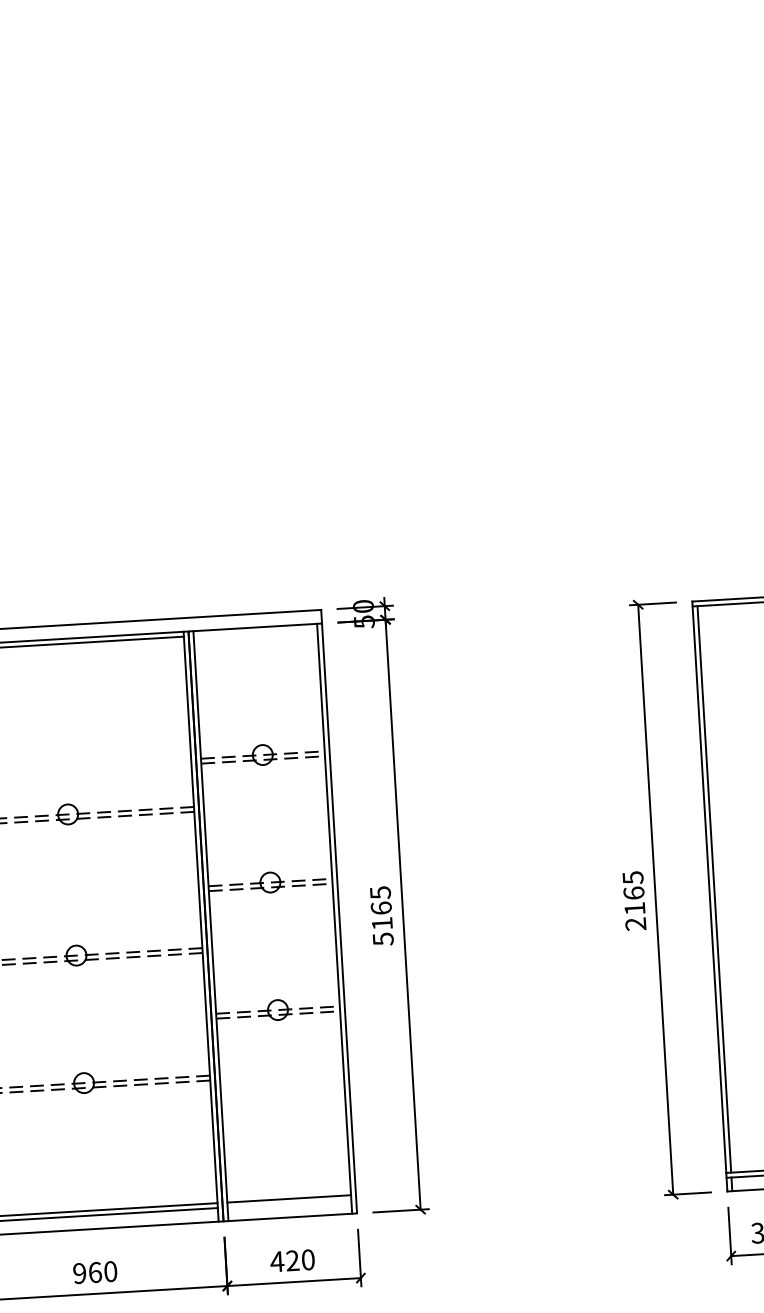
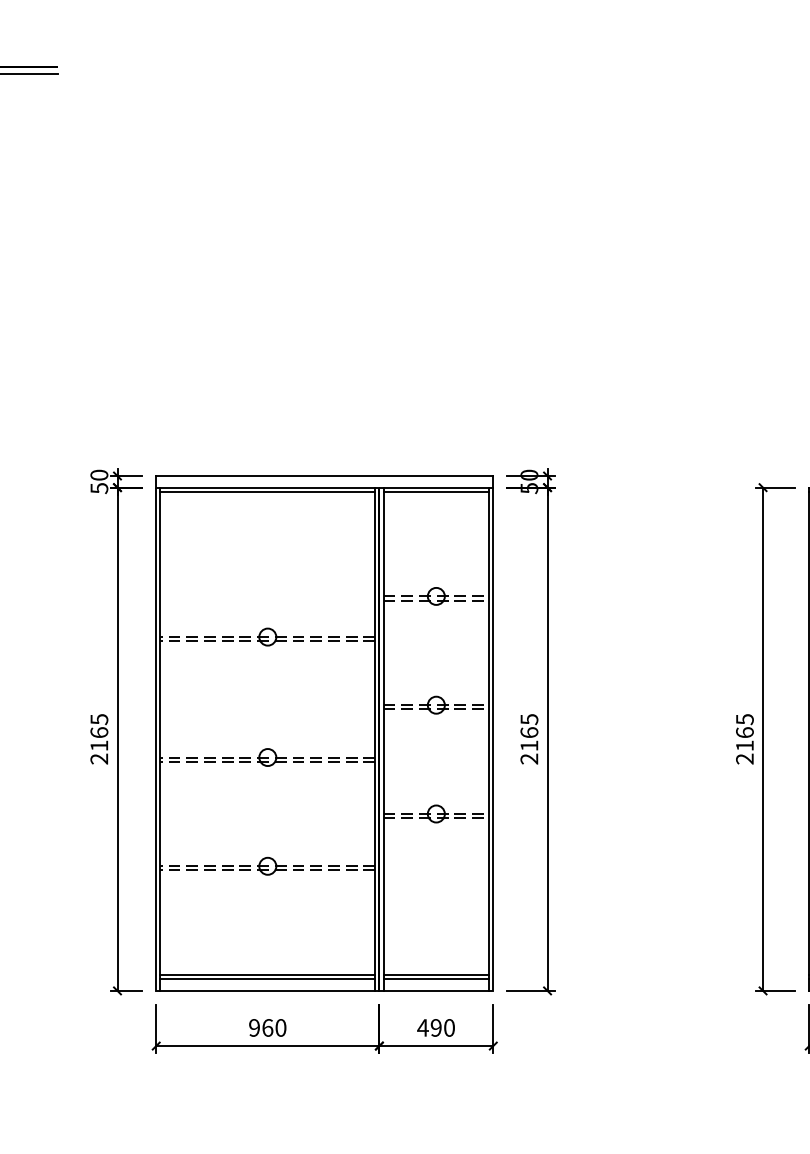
line: (255, 632) -> (436, 491), added
text: (383, 938) -> (529, 758), 5165 -> 2165
line: (289, 1204) -> (436, 979), added
text: (291, 1260) -> (435, 1027), 420 -> 490

